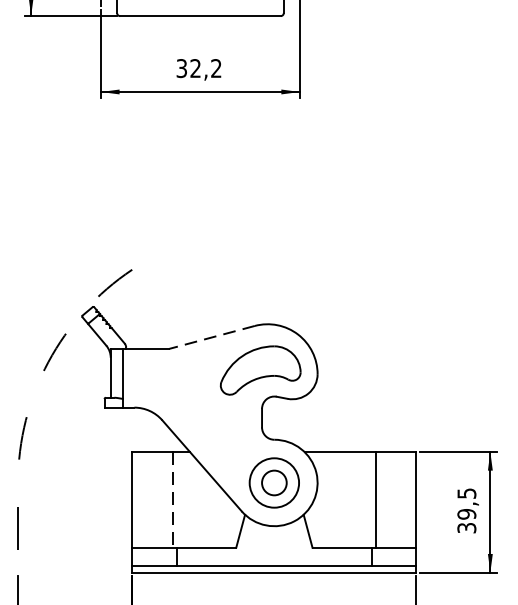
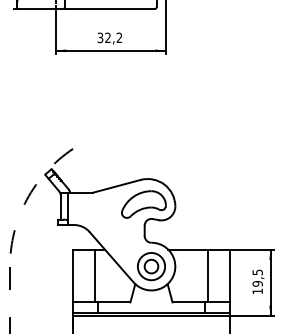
line: (212, 337) -> (117, 186), dashed -> solid
line: (172, 500) -> (95, 276), dashed -> solid
line: (17, 528) -> (9, 278), moved
text: (466, 528) -> (257, 291), 39,5 -> 19,5

